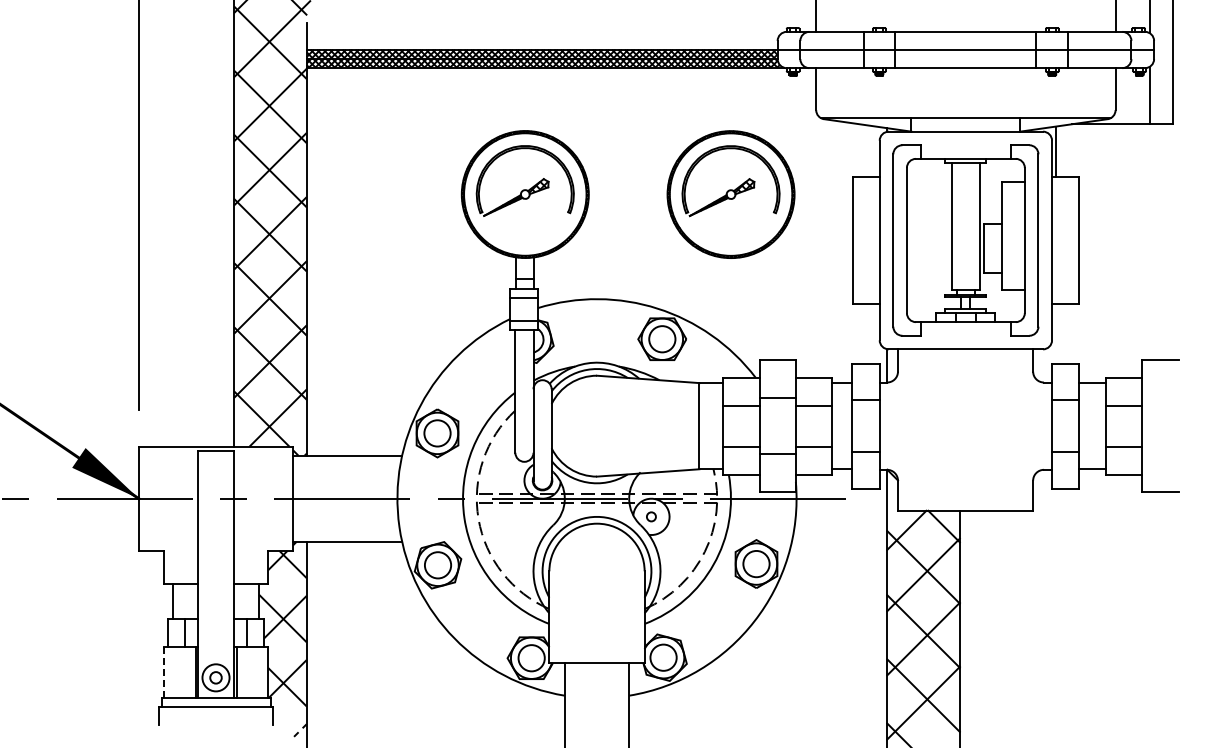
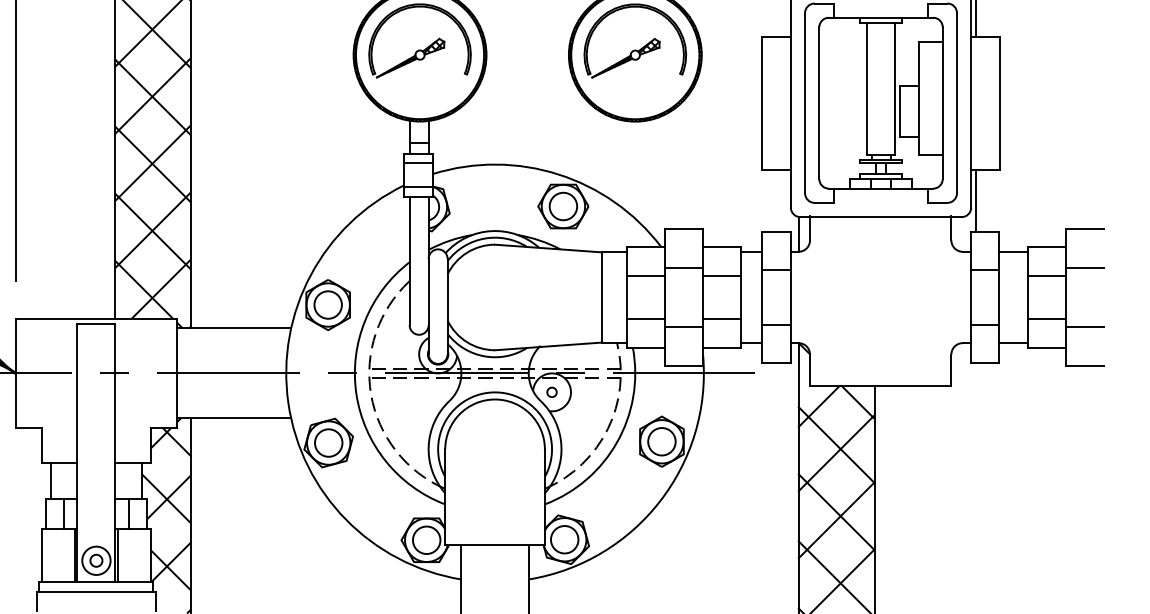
line: (1056, 333) -> (975, 200), added
line: (1160, 397) -> (1084, 267), added
line: (1160, 454) -> (1084, 327), added
line: (163, 672) -> (41, 555), dashed -> solid

